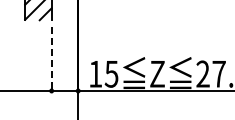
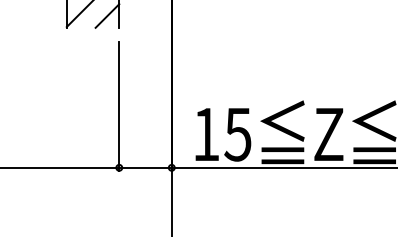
line: (51, 60) -> (118, 107), dashed -> solid

